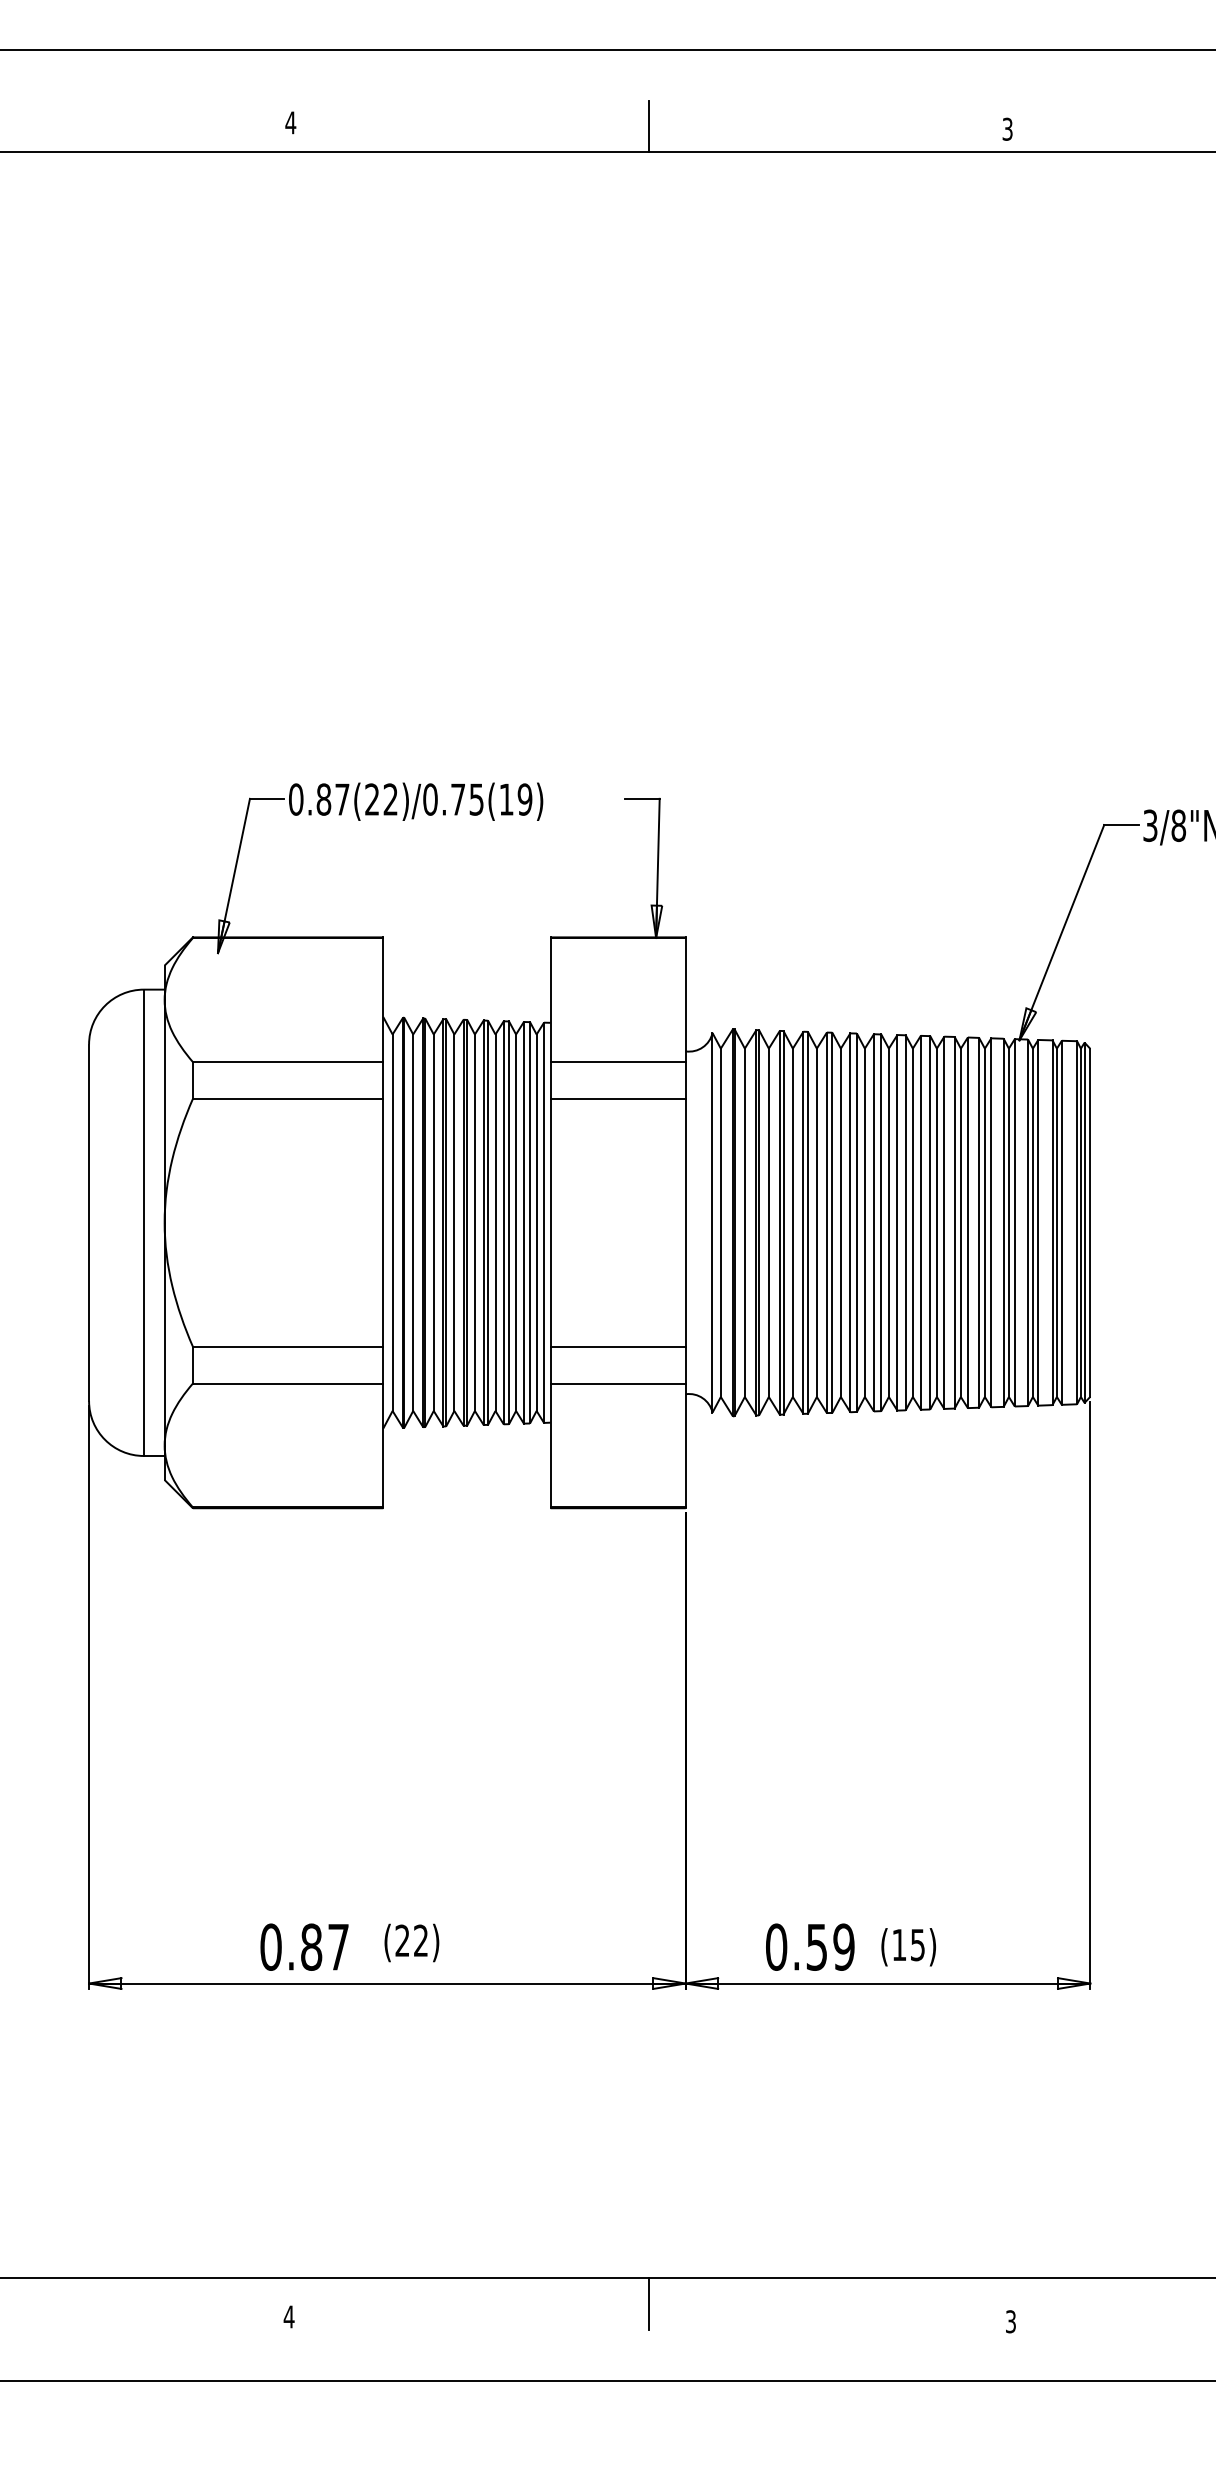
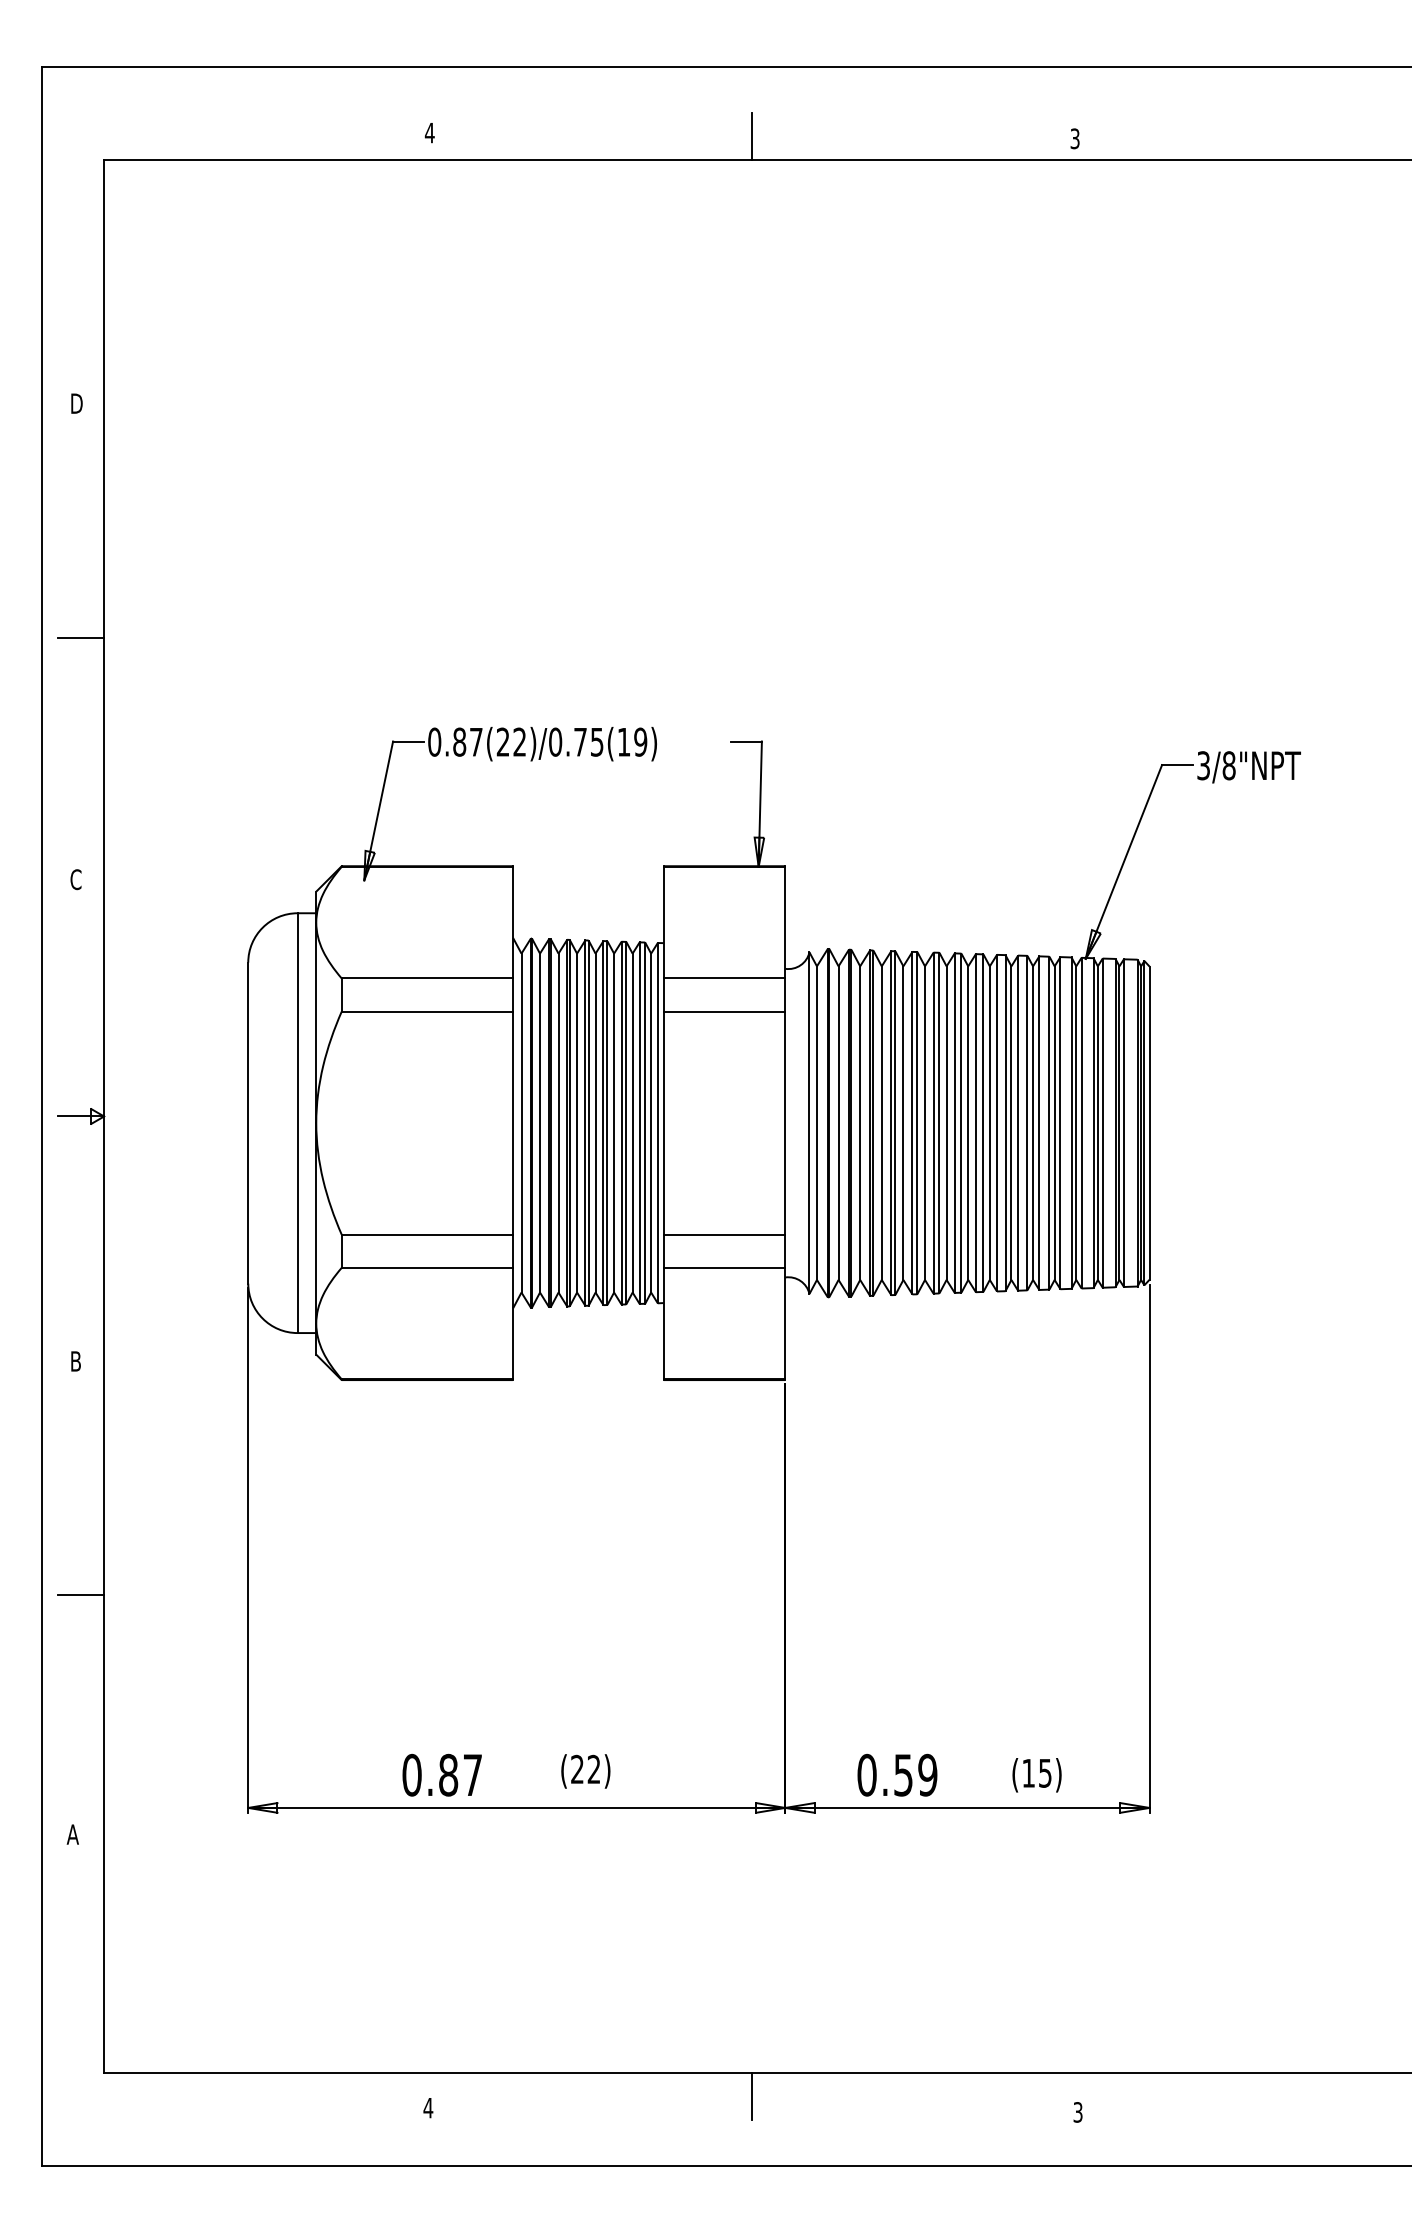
text: (411, 1943) -> (585, 1771), moved
text: (908, 1947) -> (1036, 1775), moved

